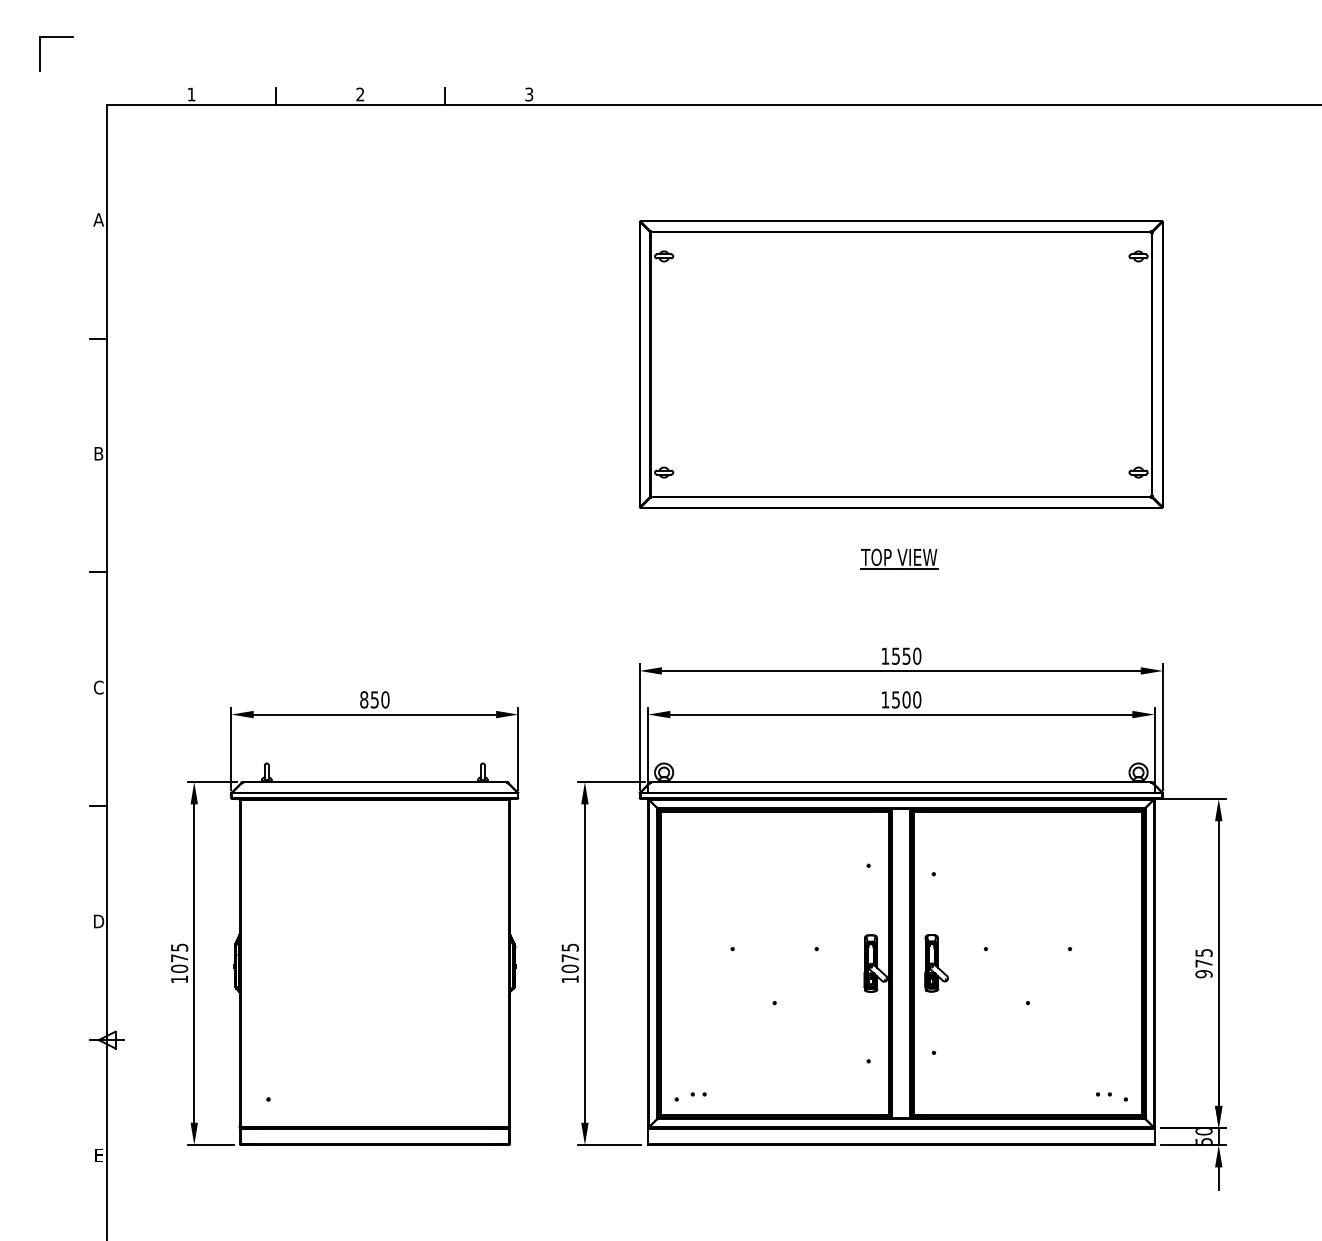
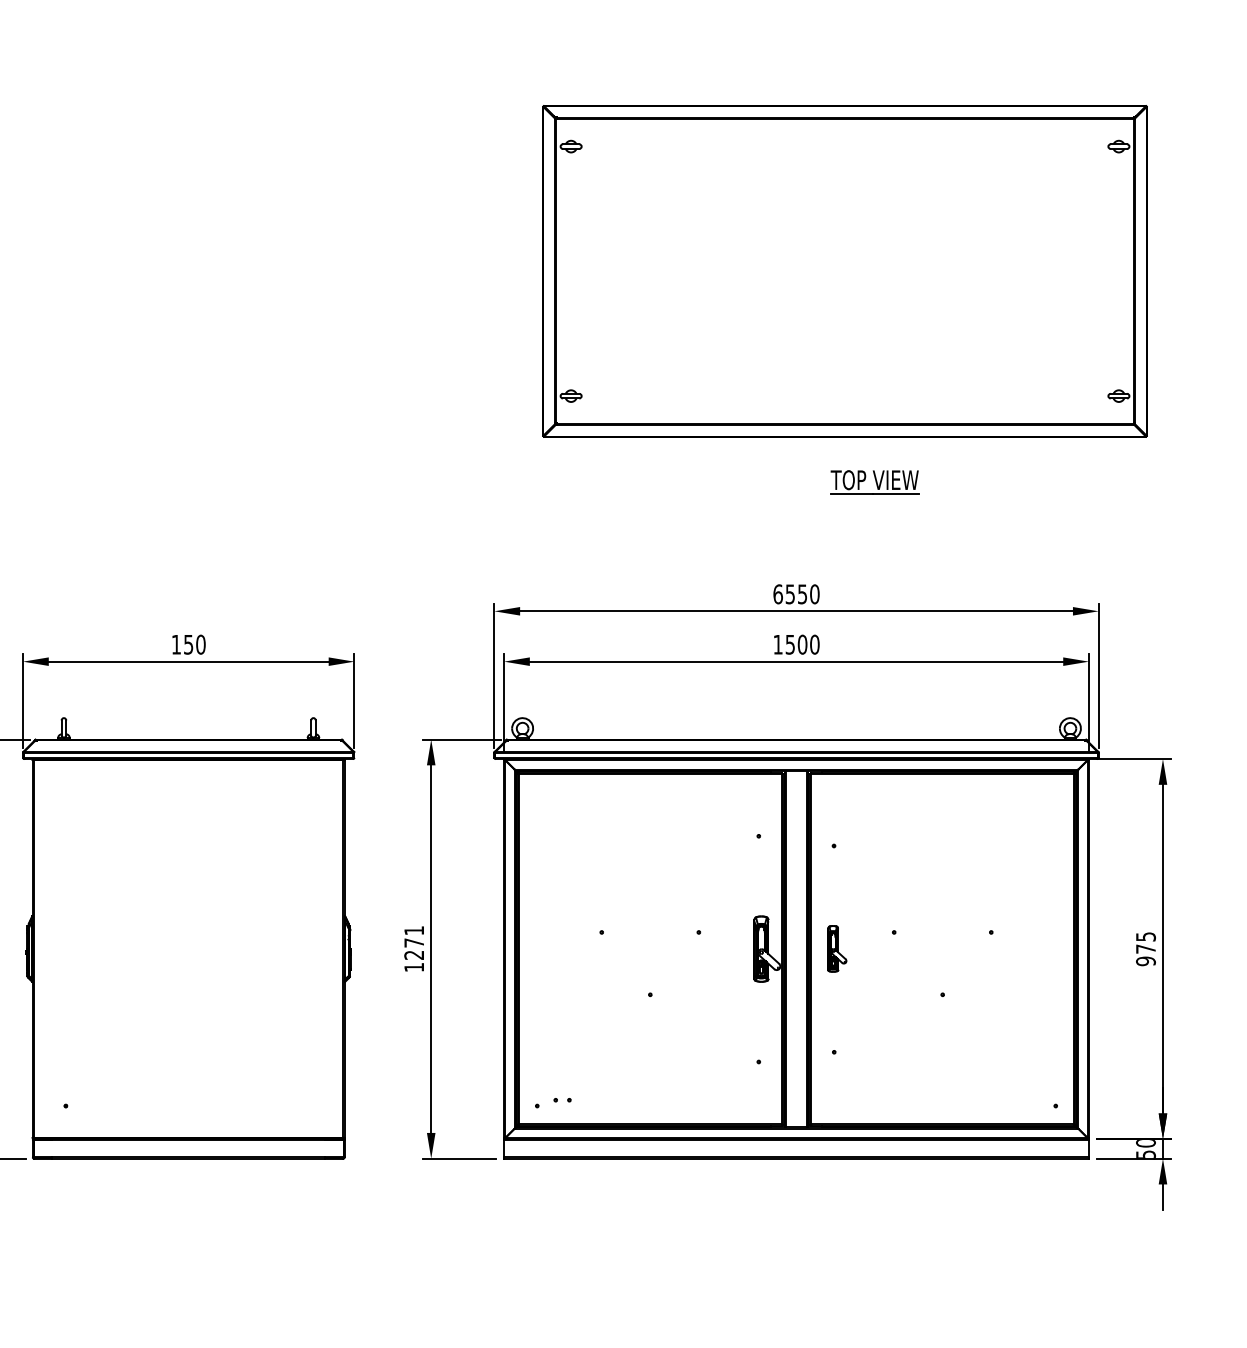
part: (901, 364) -> (845, 271), moved
part: (899, 558) -> (875, 481), moved
text: (885, 655) -> (778, 593), 1550 -> 6550
text: (364, 699) -> (176, 644), 850 -> 150
text: (569, 957) -> (413, 942), 1075 -> 1271
part: (936, 963) -> (837, 949), size x0.7
part: (1103, 1094) -> (1029, 1100), removed

